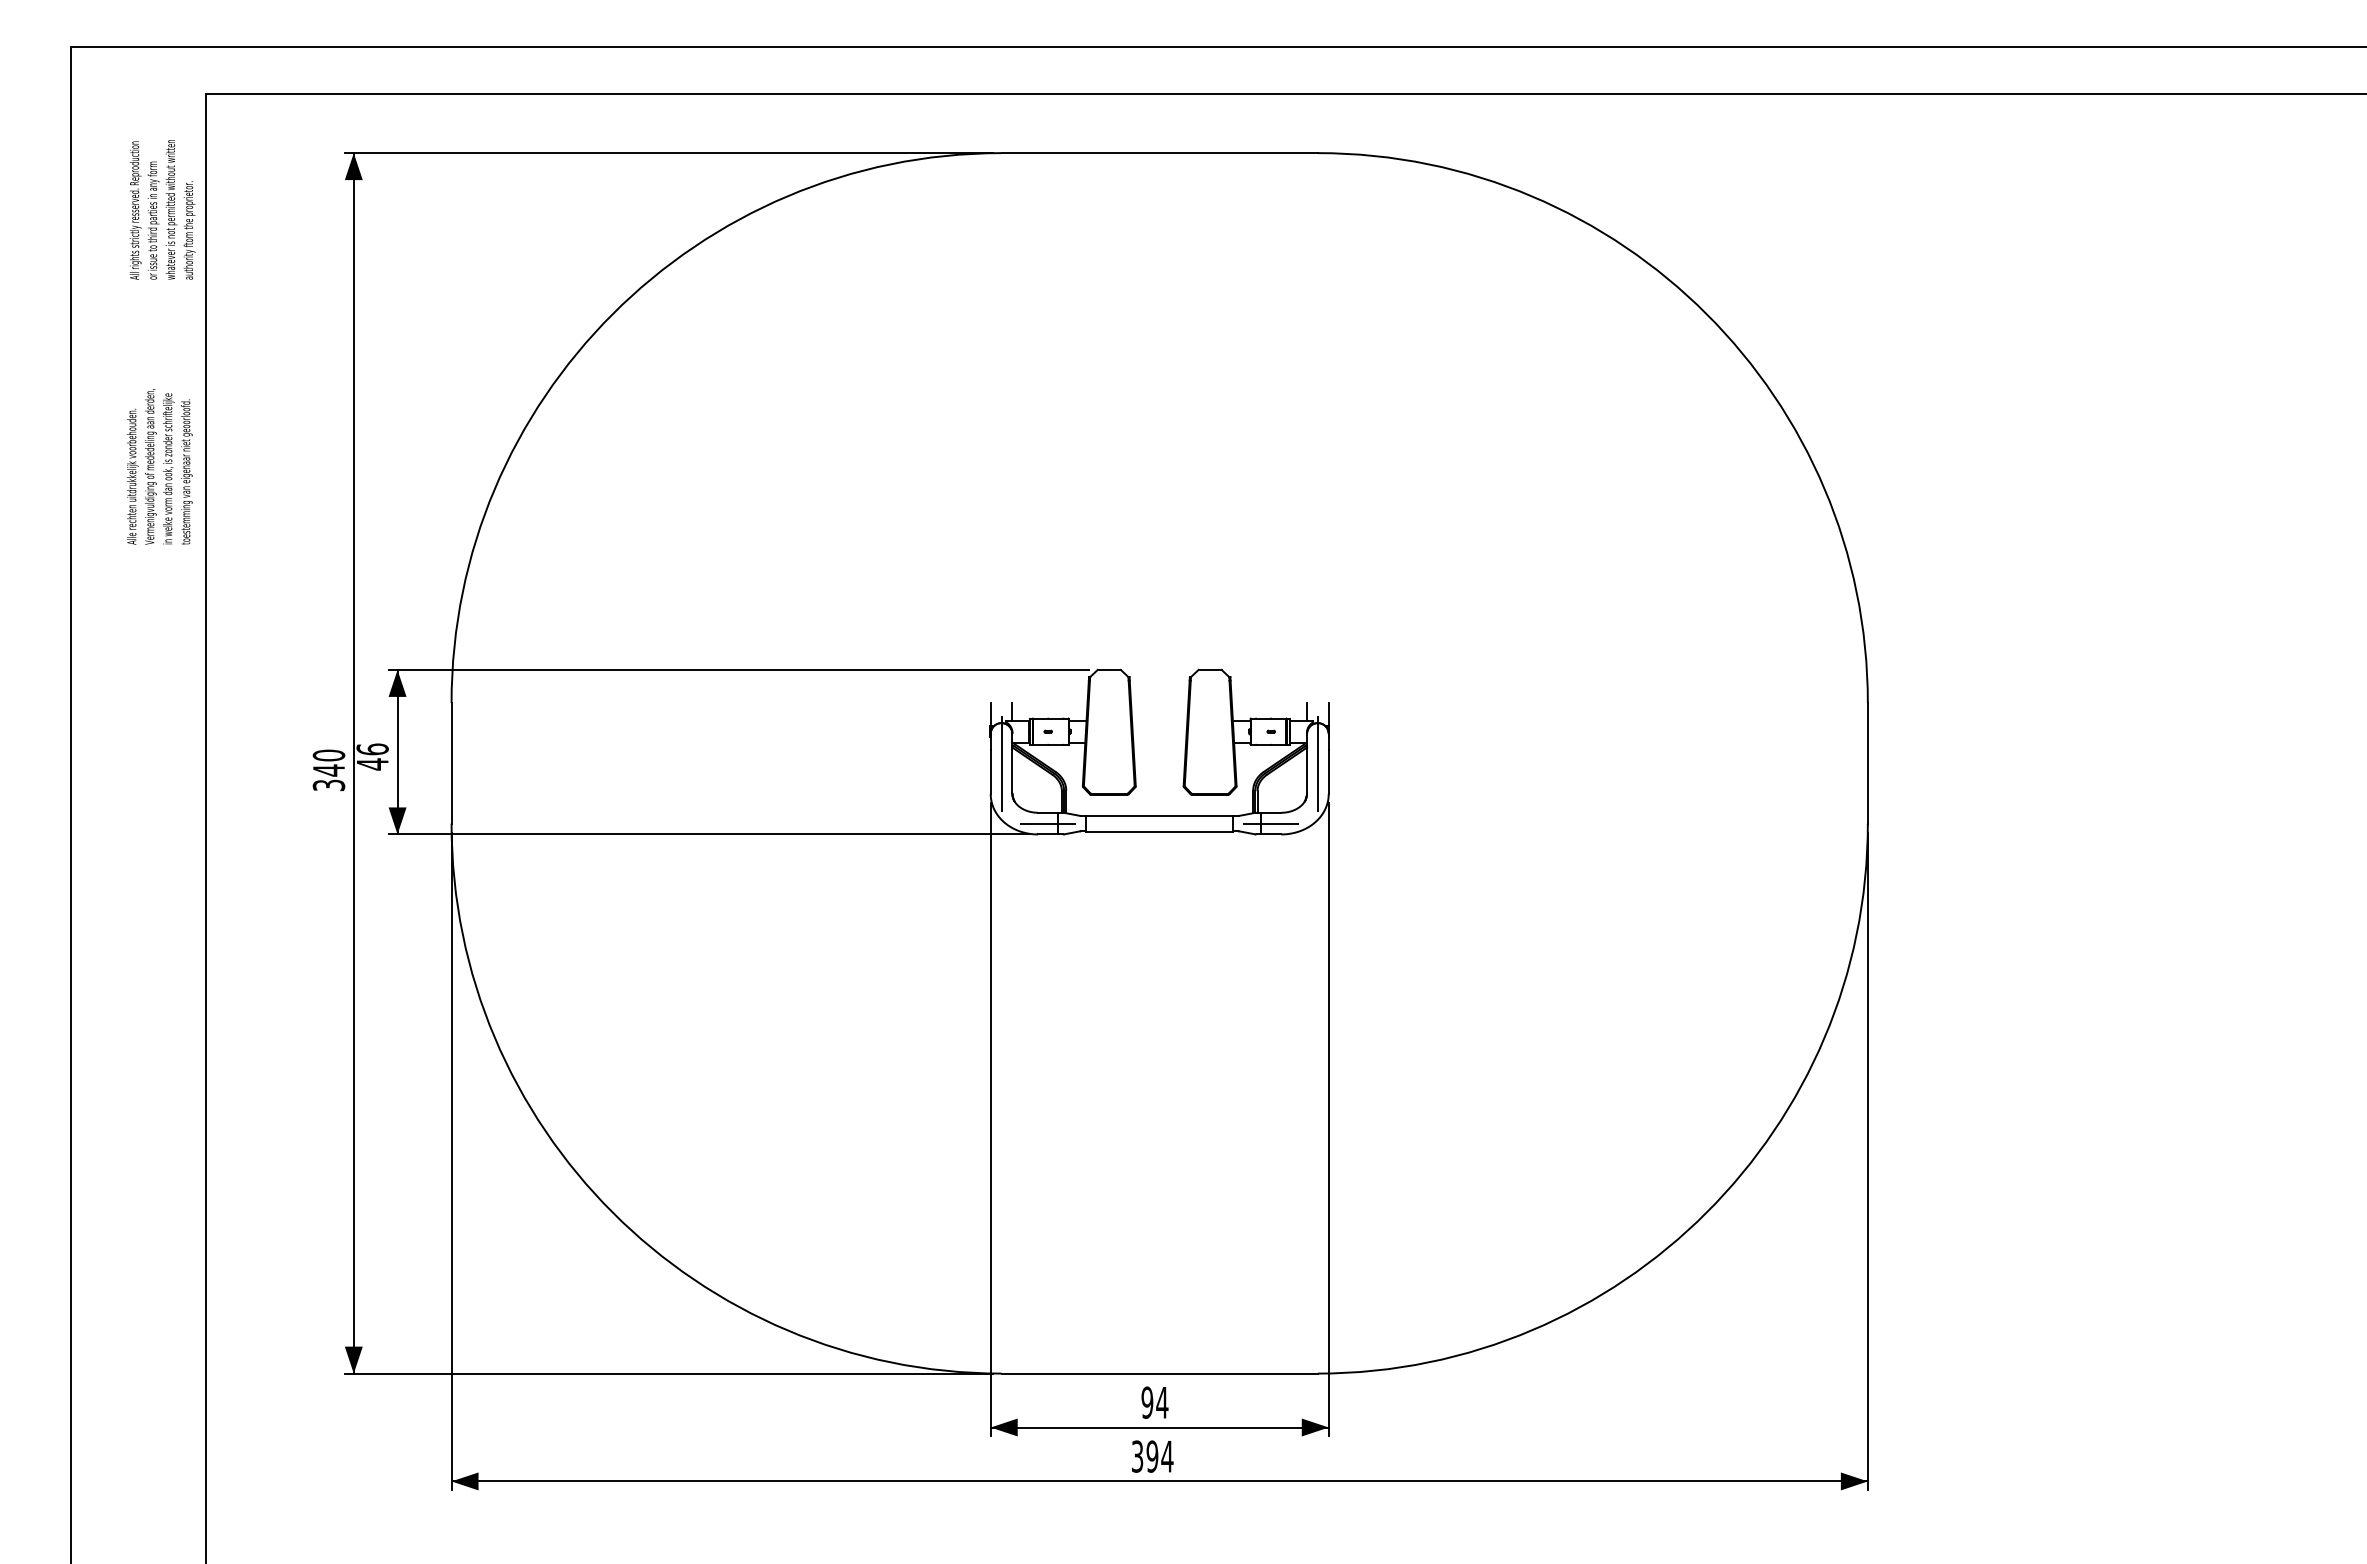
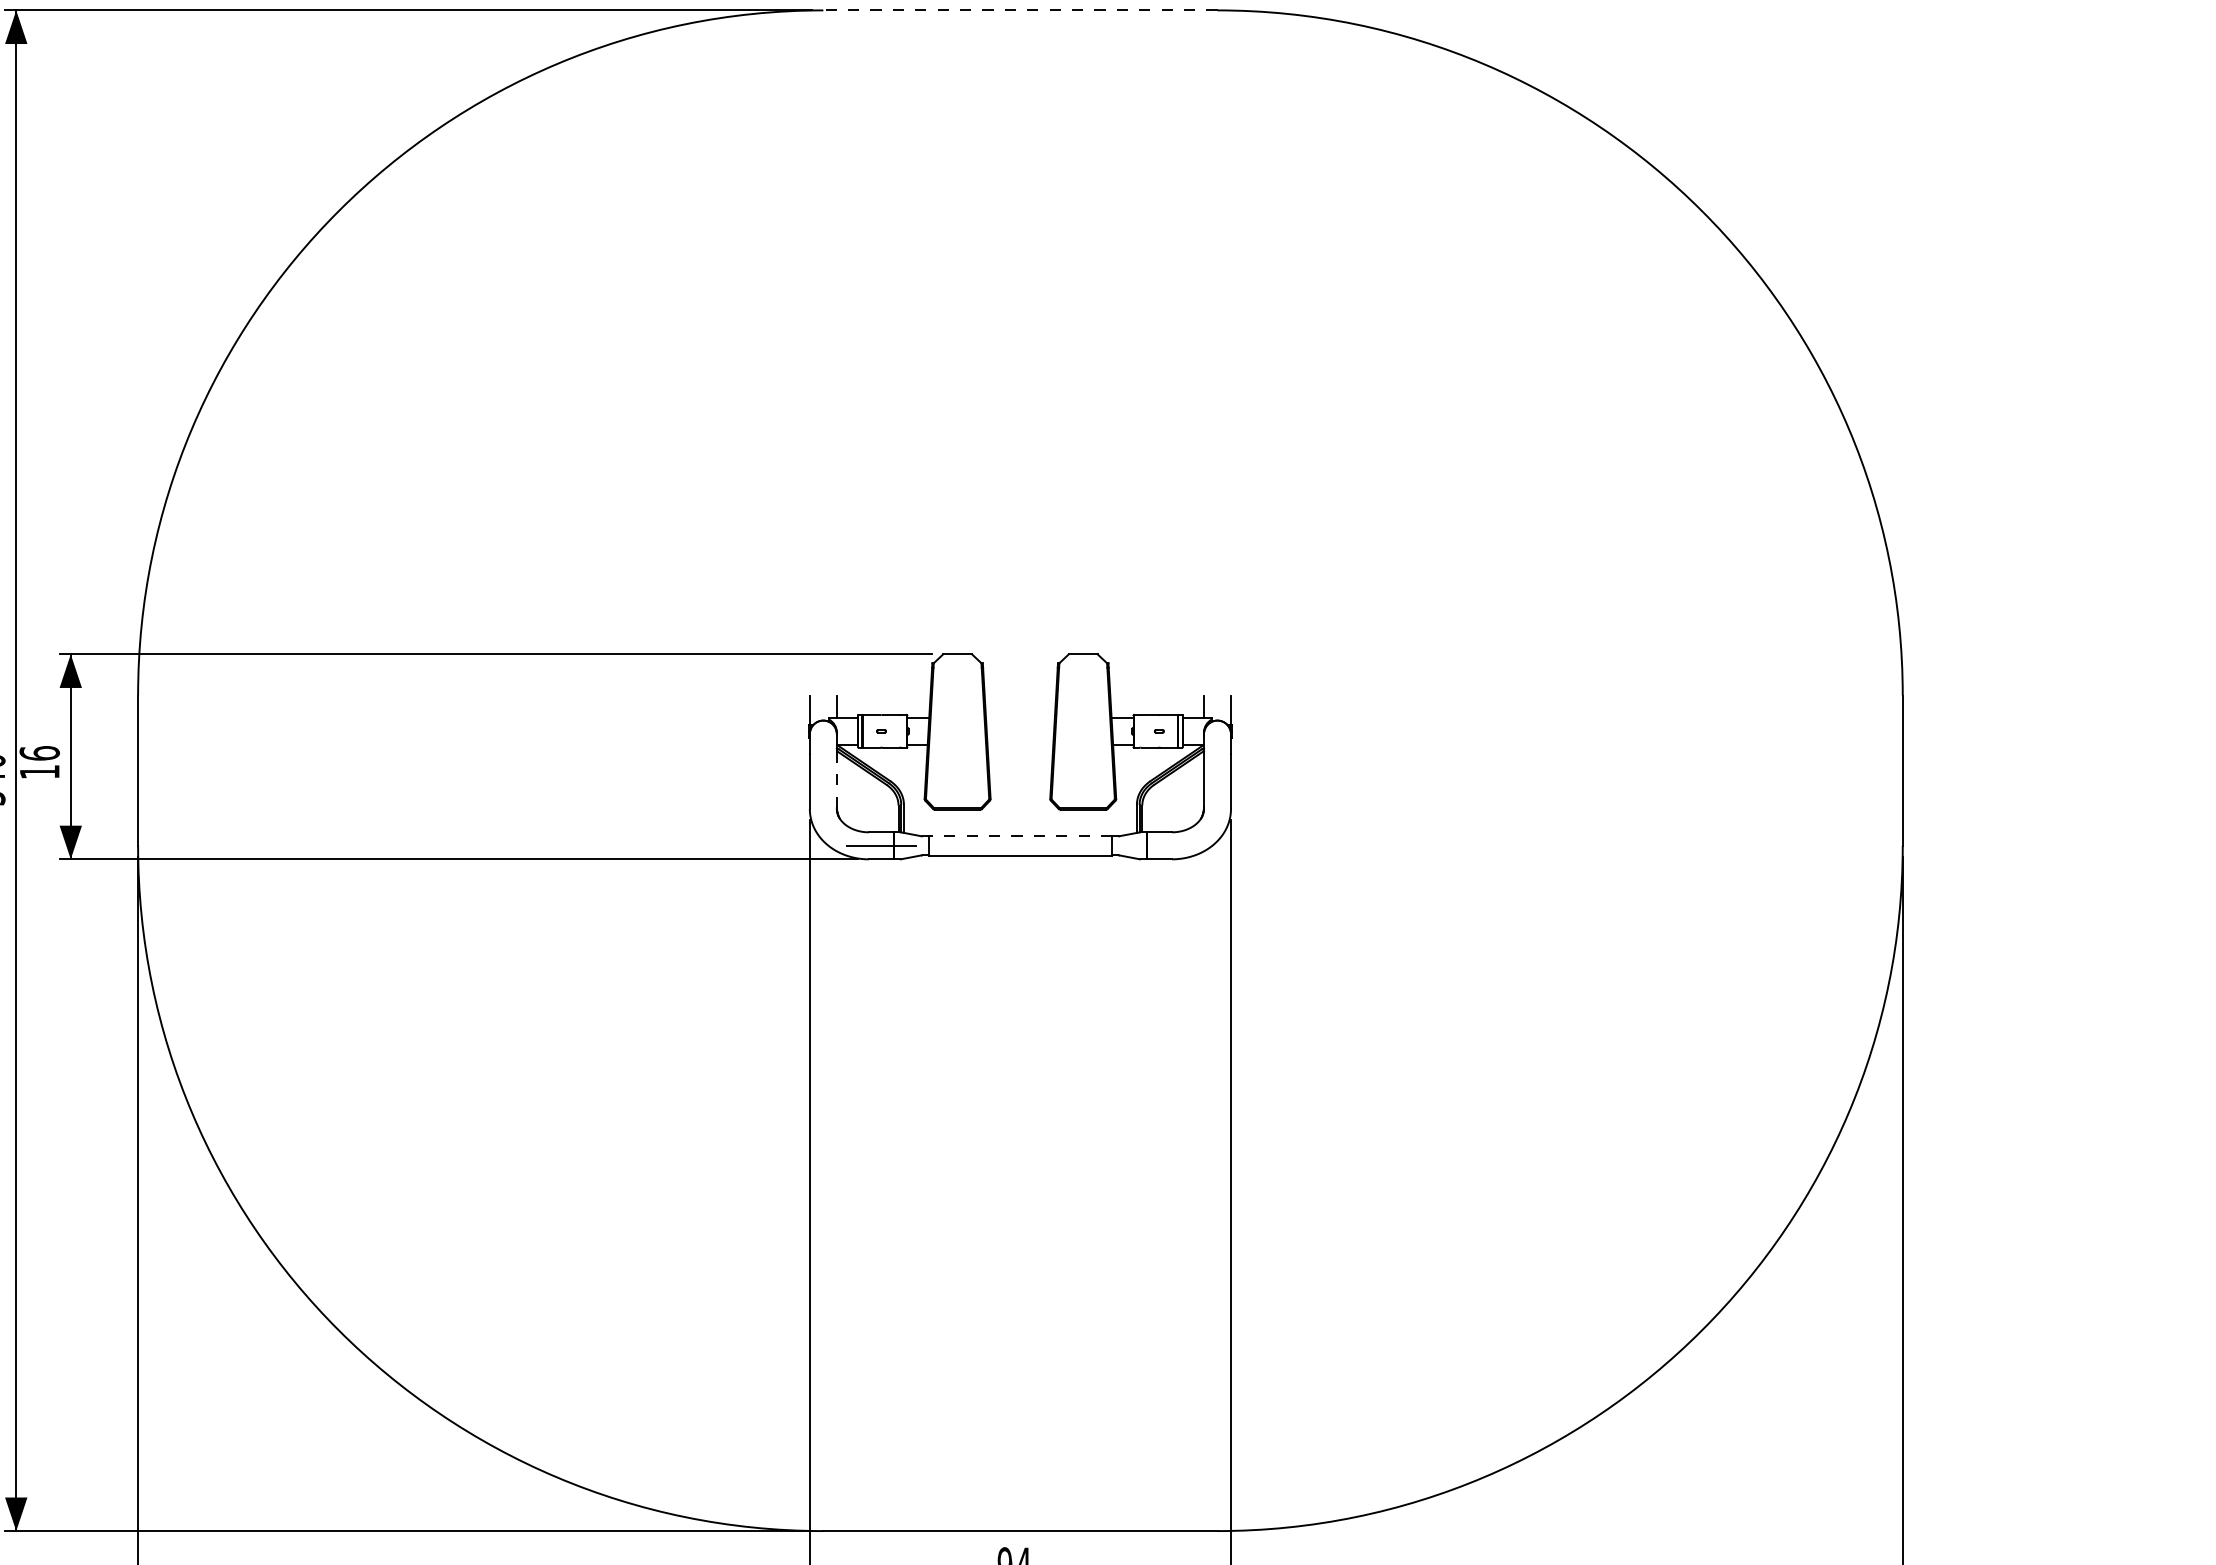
line: (1159, 153) -> (1020, 10), solid -> dashed
line: (1001, 763) -> (823, 770), removed
line: (1317, 763) -> (1217, 770), removed
text: (372, 764) -> (39, 772), 46 -> 16
line: (1012, 771) -> (836, 780), solid -> dashed
line: (1159, 815) -> (1020, 835), solid -> dashed
line: (1271, 823) -> (1159, 845), removed

